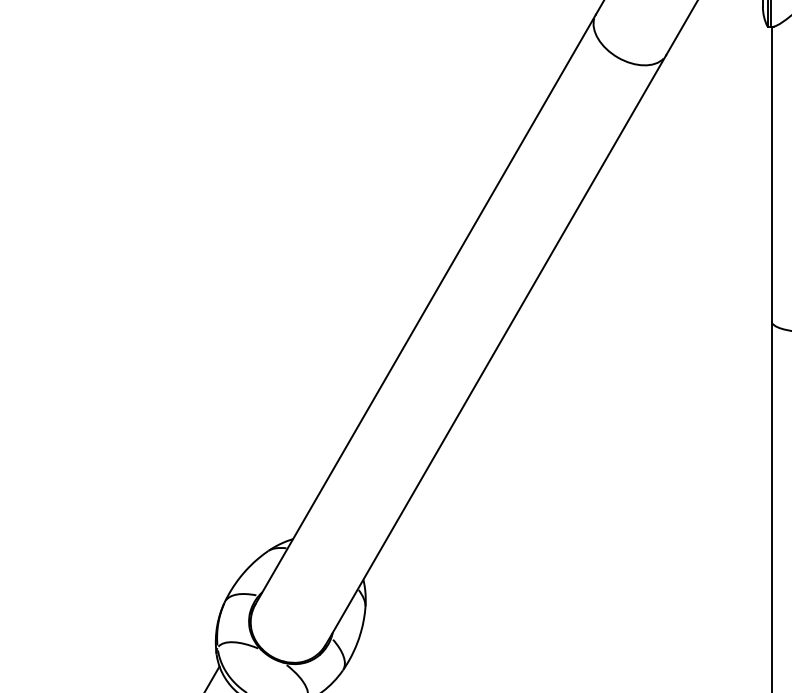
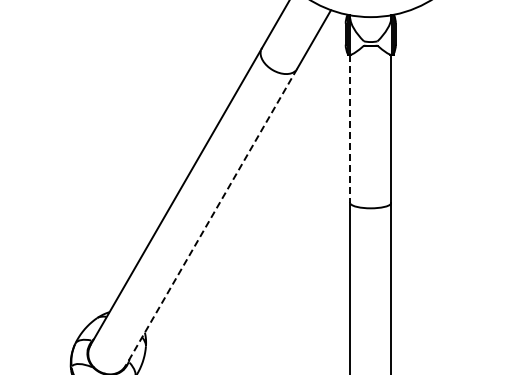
line: (772, 175) -> (350, 129), solid -> dashed
line: (493, 354) -> (210, 219), solid -> dashed

